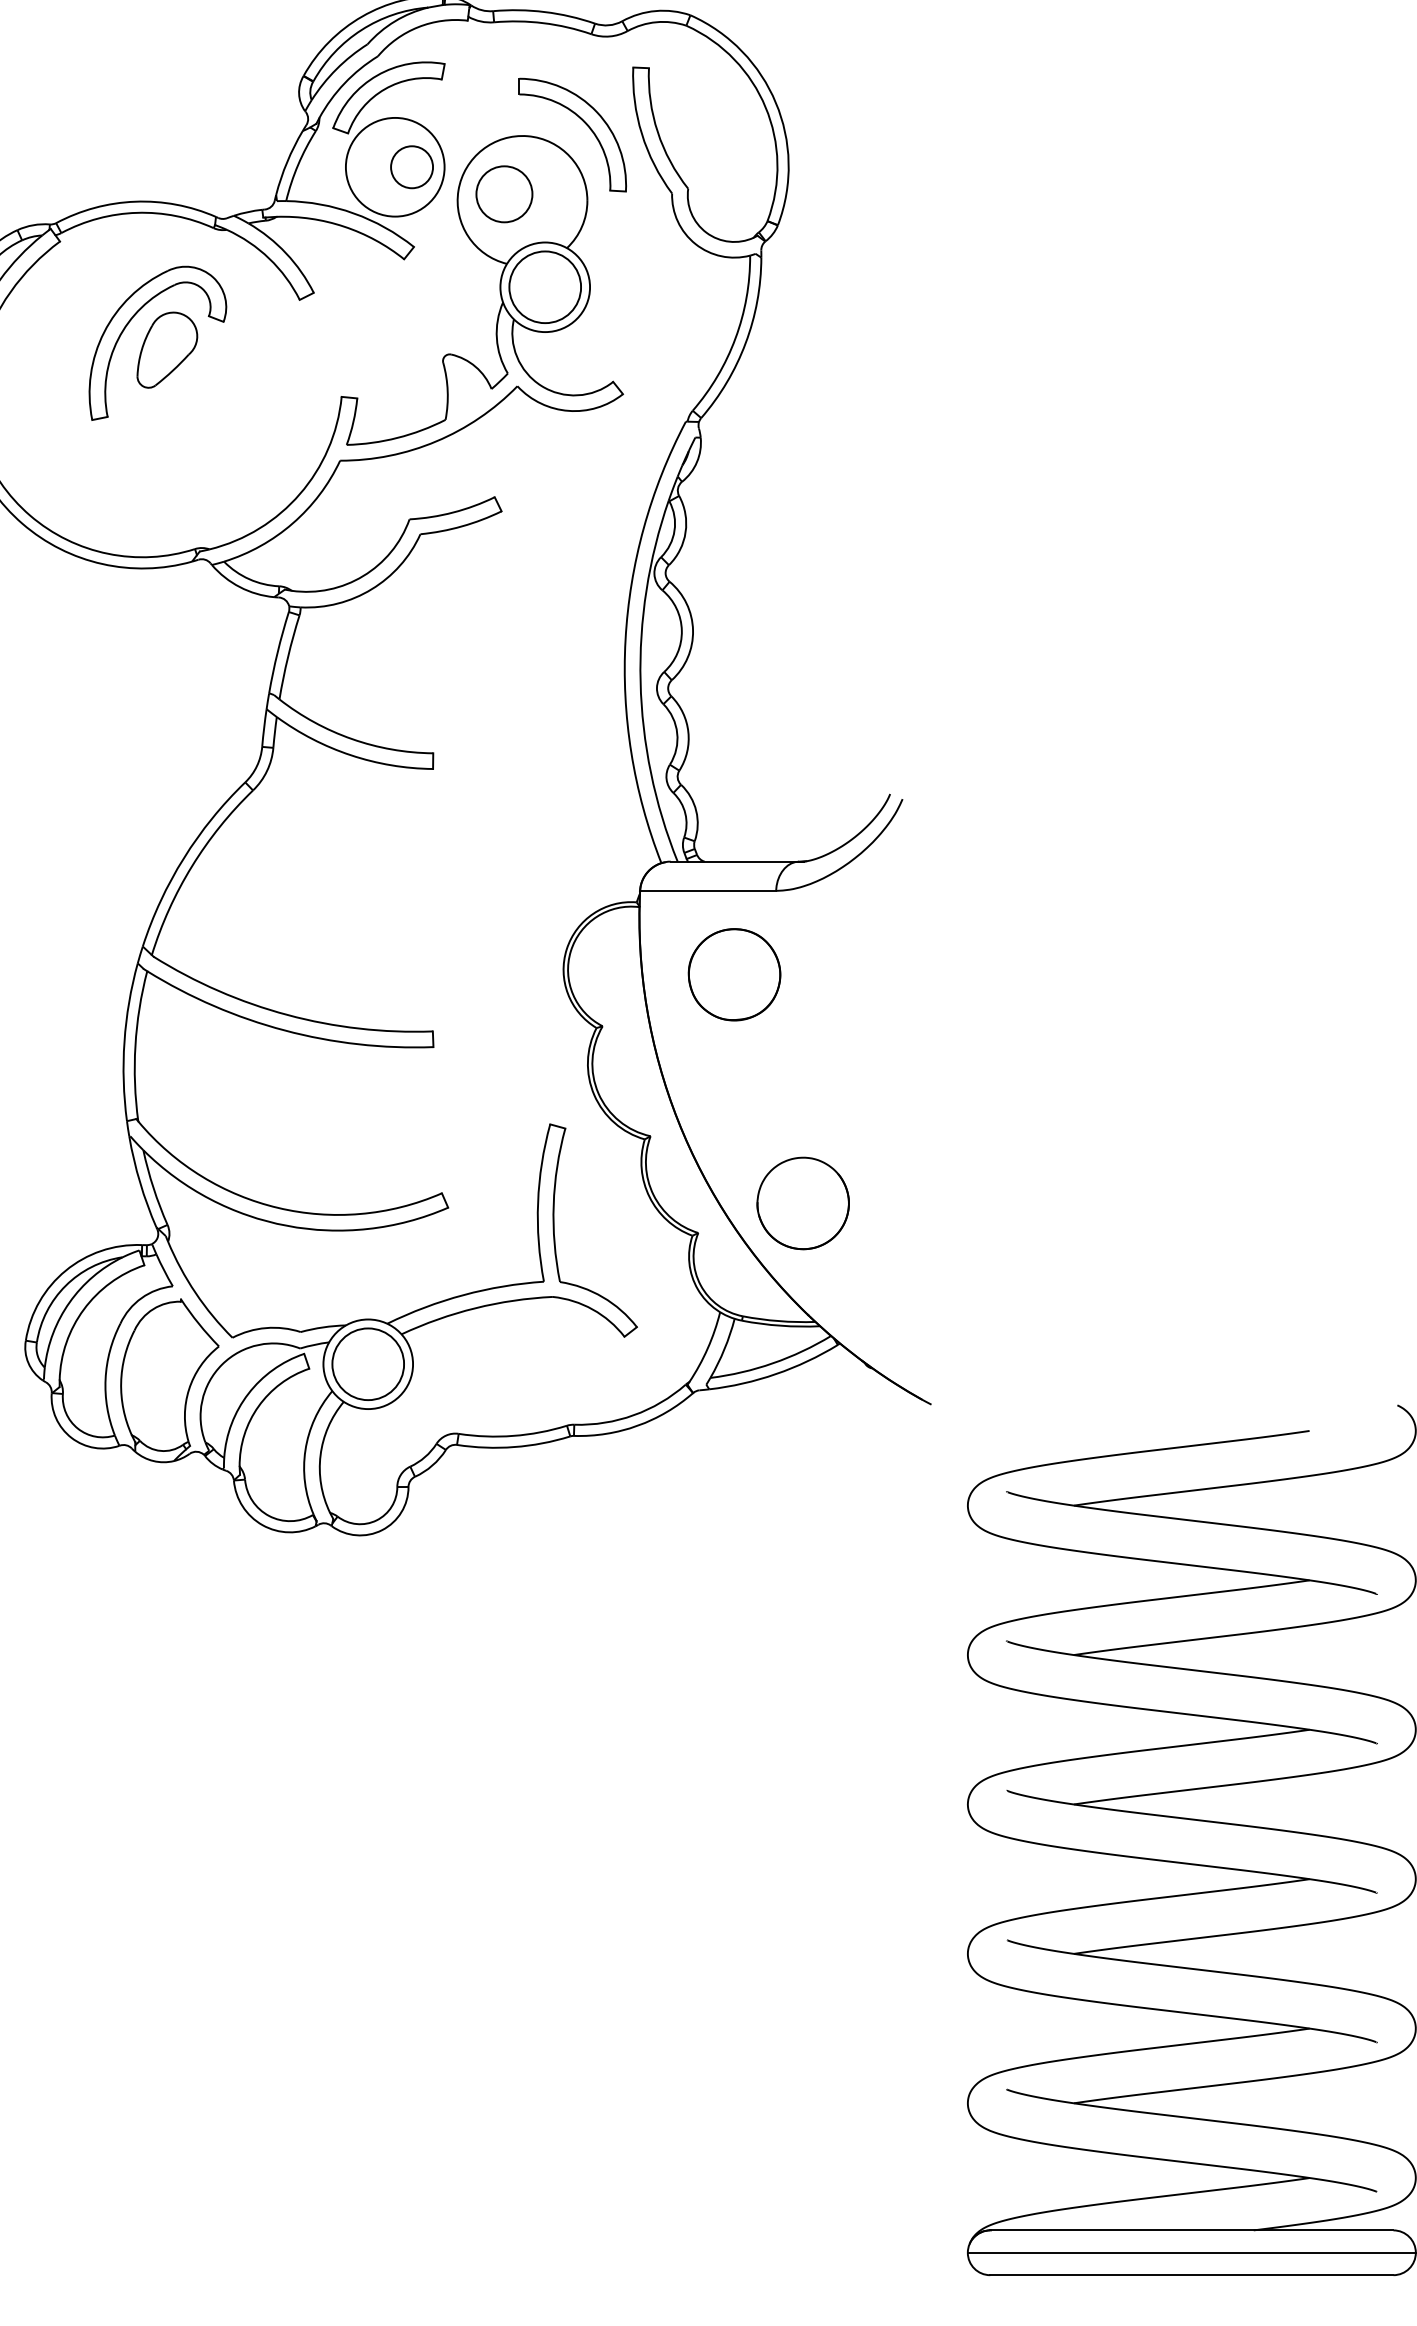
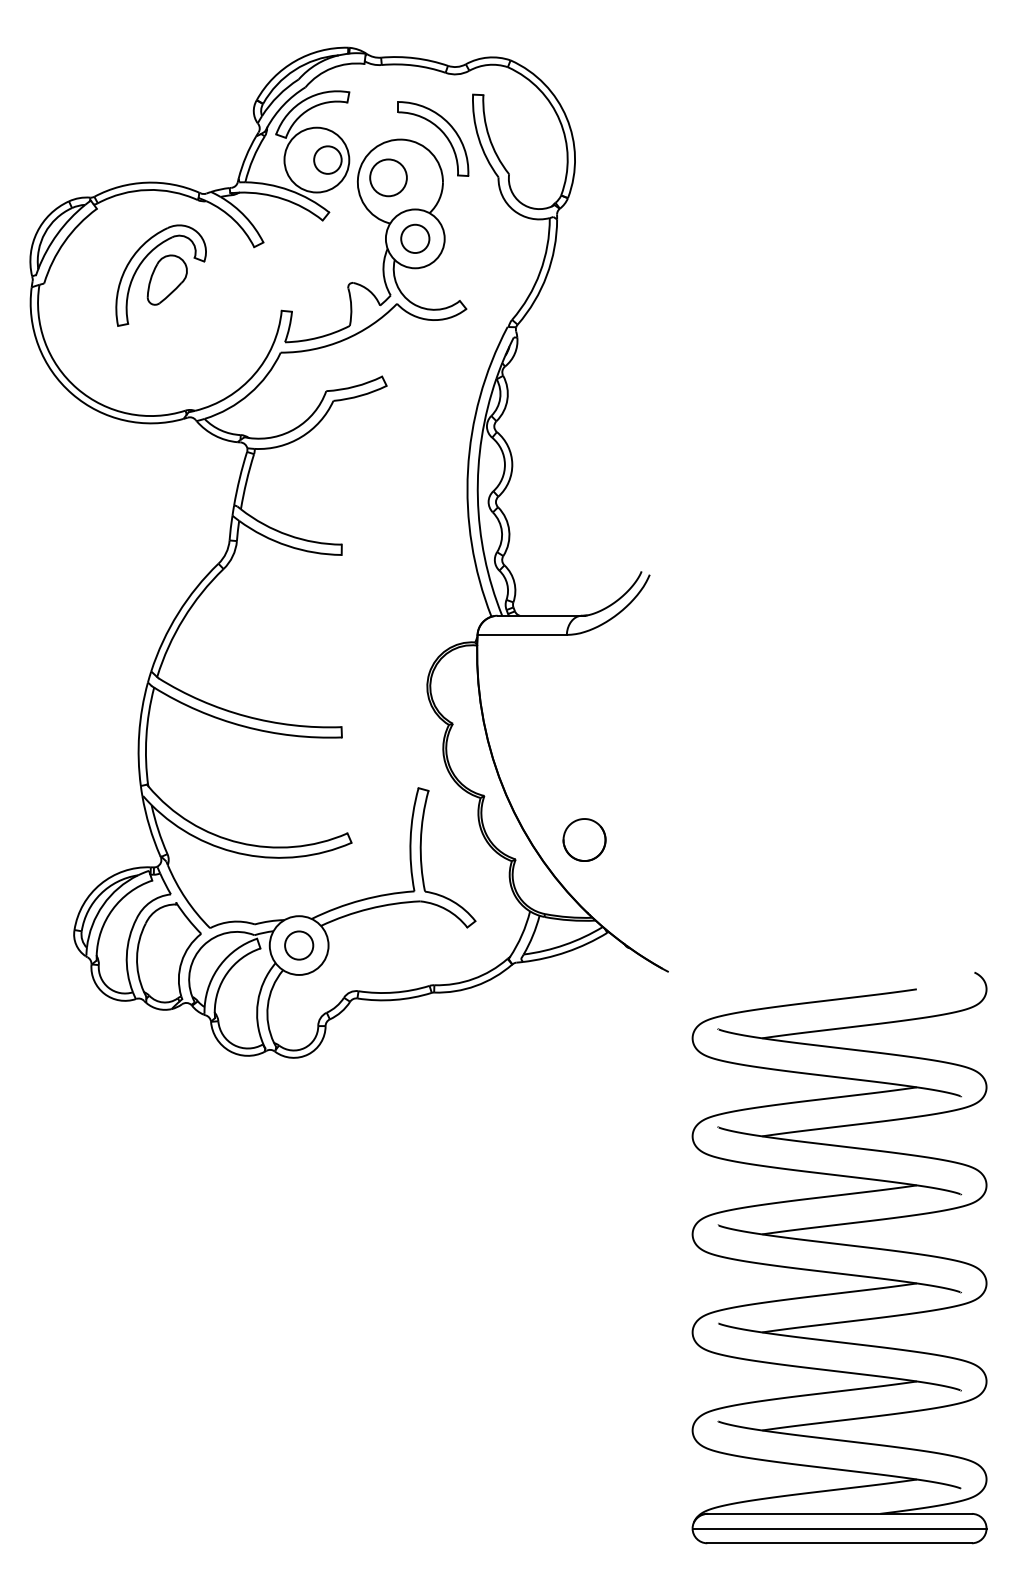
circle: (543, 286) -> (414, 238), size x0.6
part: (734, 974) -> (539, 689), removed
part: (803, 1202) -> (584, 839), size x0.7
circle: (367, 1364) -> (298, 945), size x0.6

